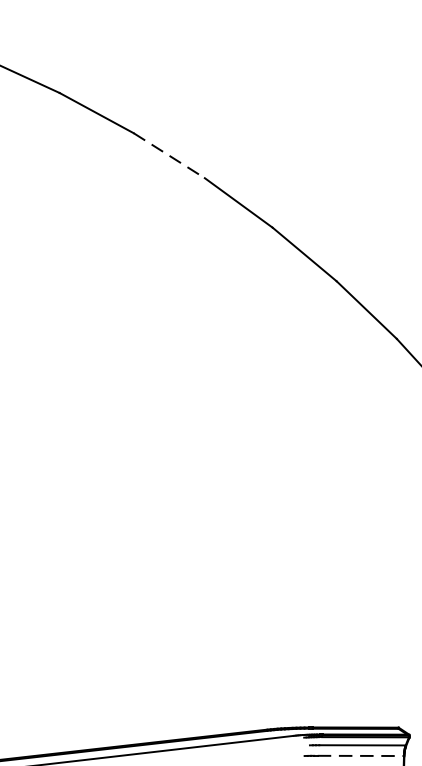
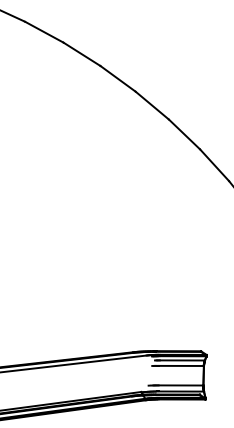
line: (168, 156) -> (81, 54), dashed -> solid
line: (360, 755) -> (181, 365), dashed -> solid

